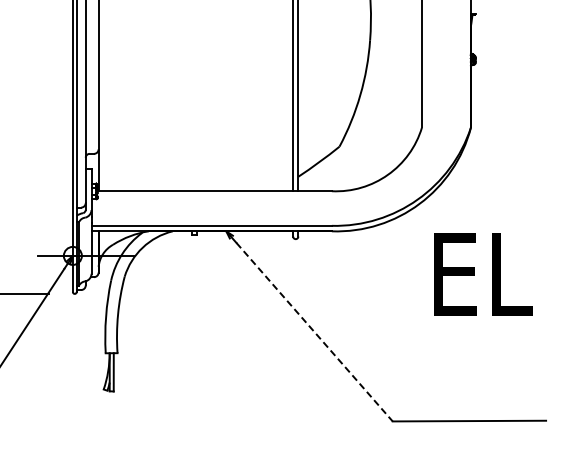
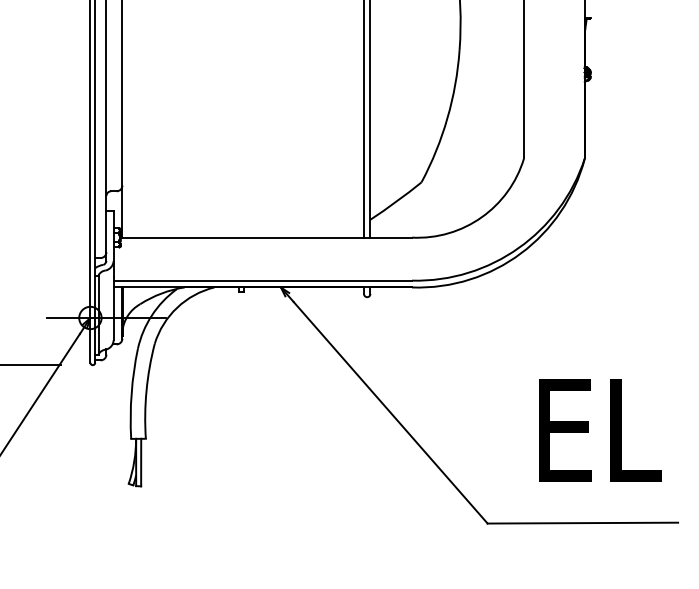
text: (483, 274) -> (600, 430), moved
line: (314, 332) -> (390, 413), dashed -> solid

